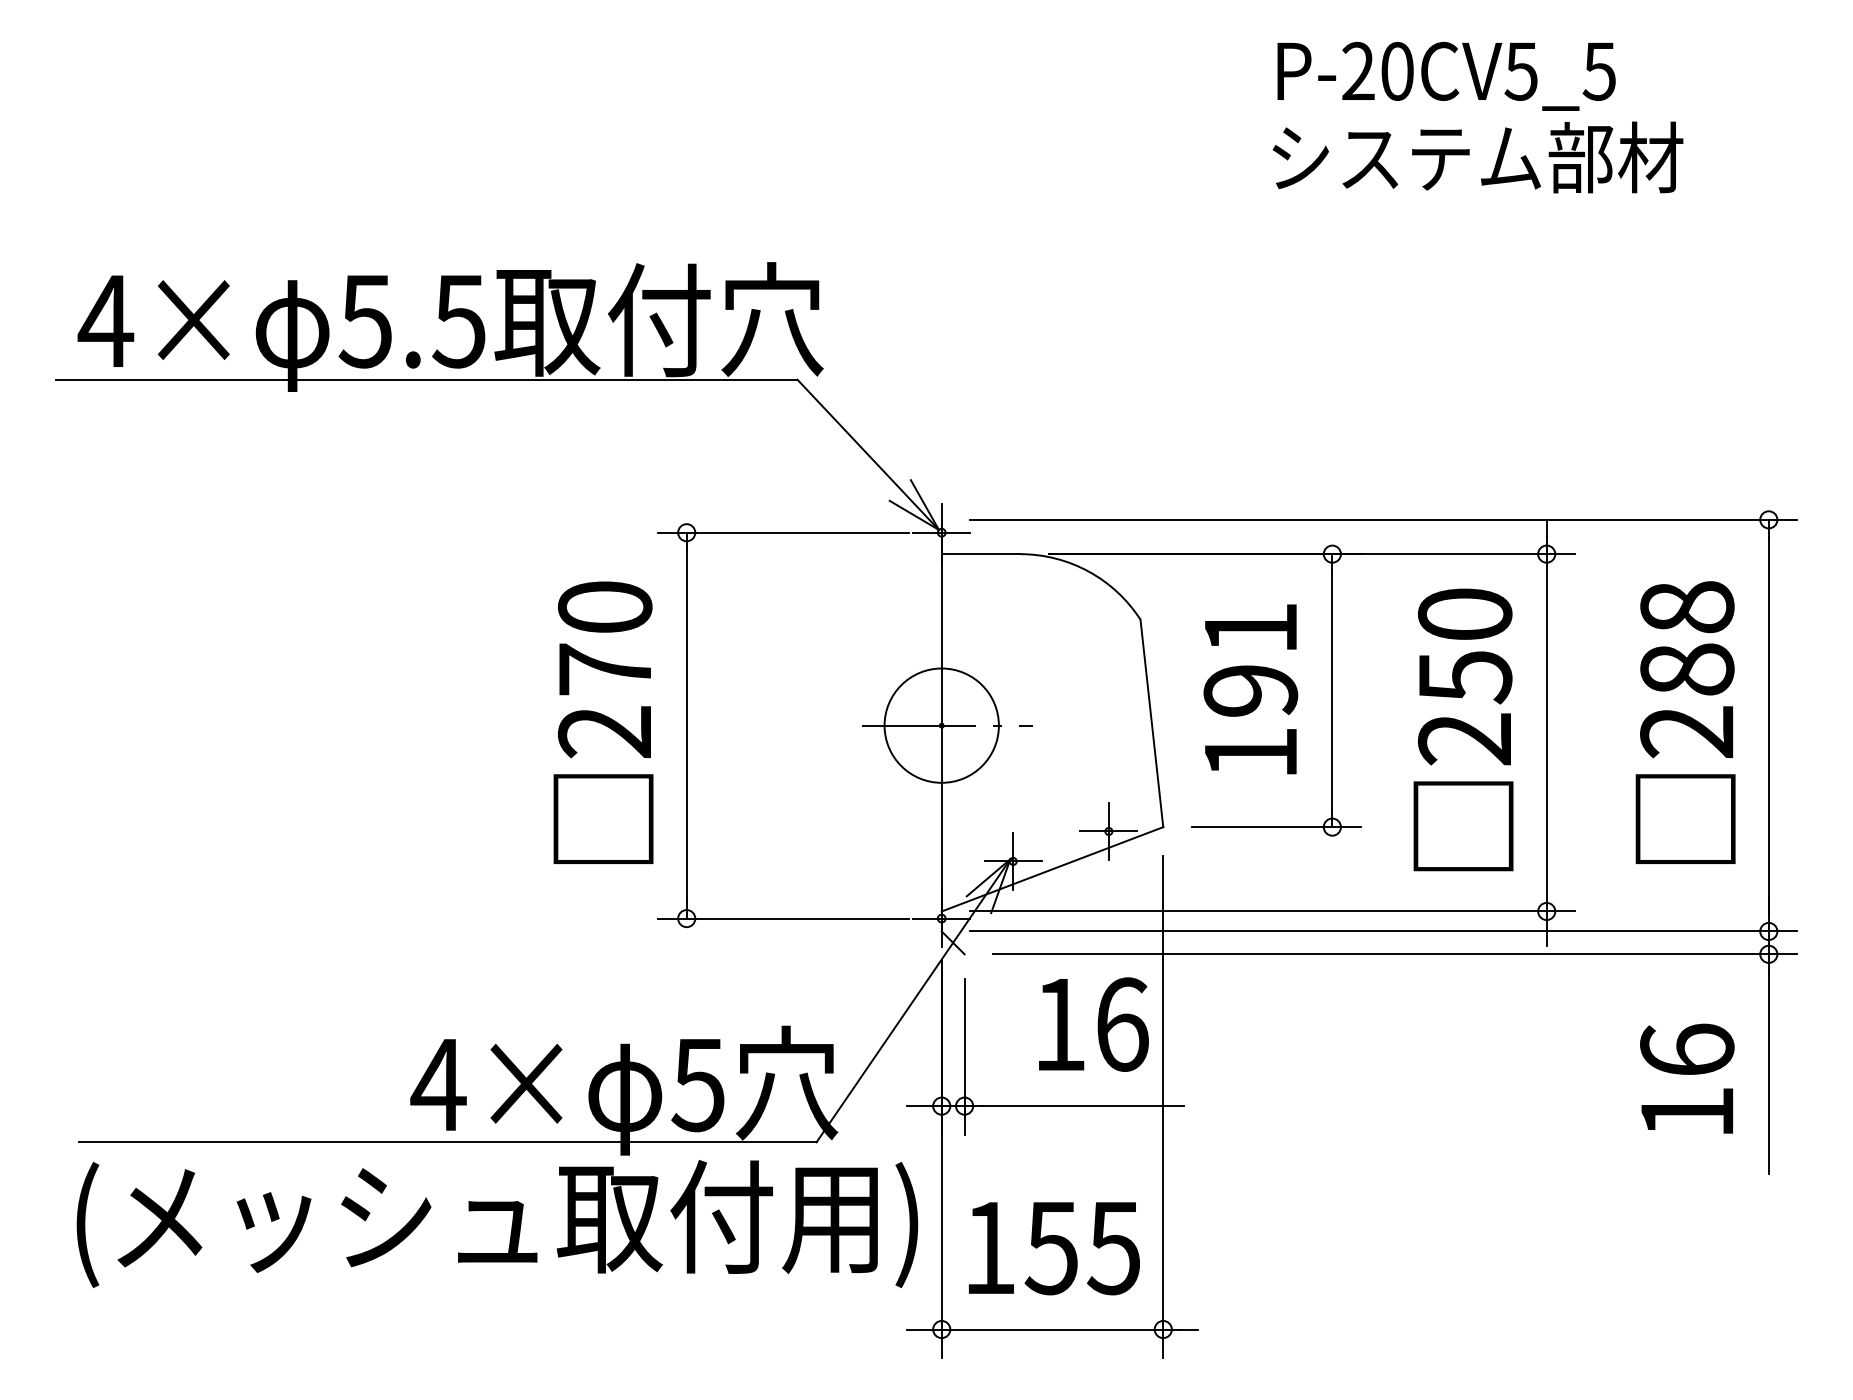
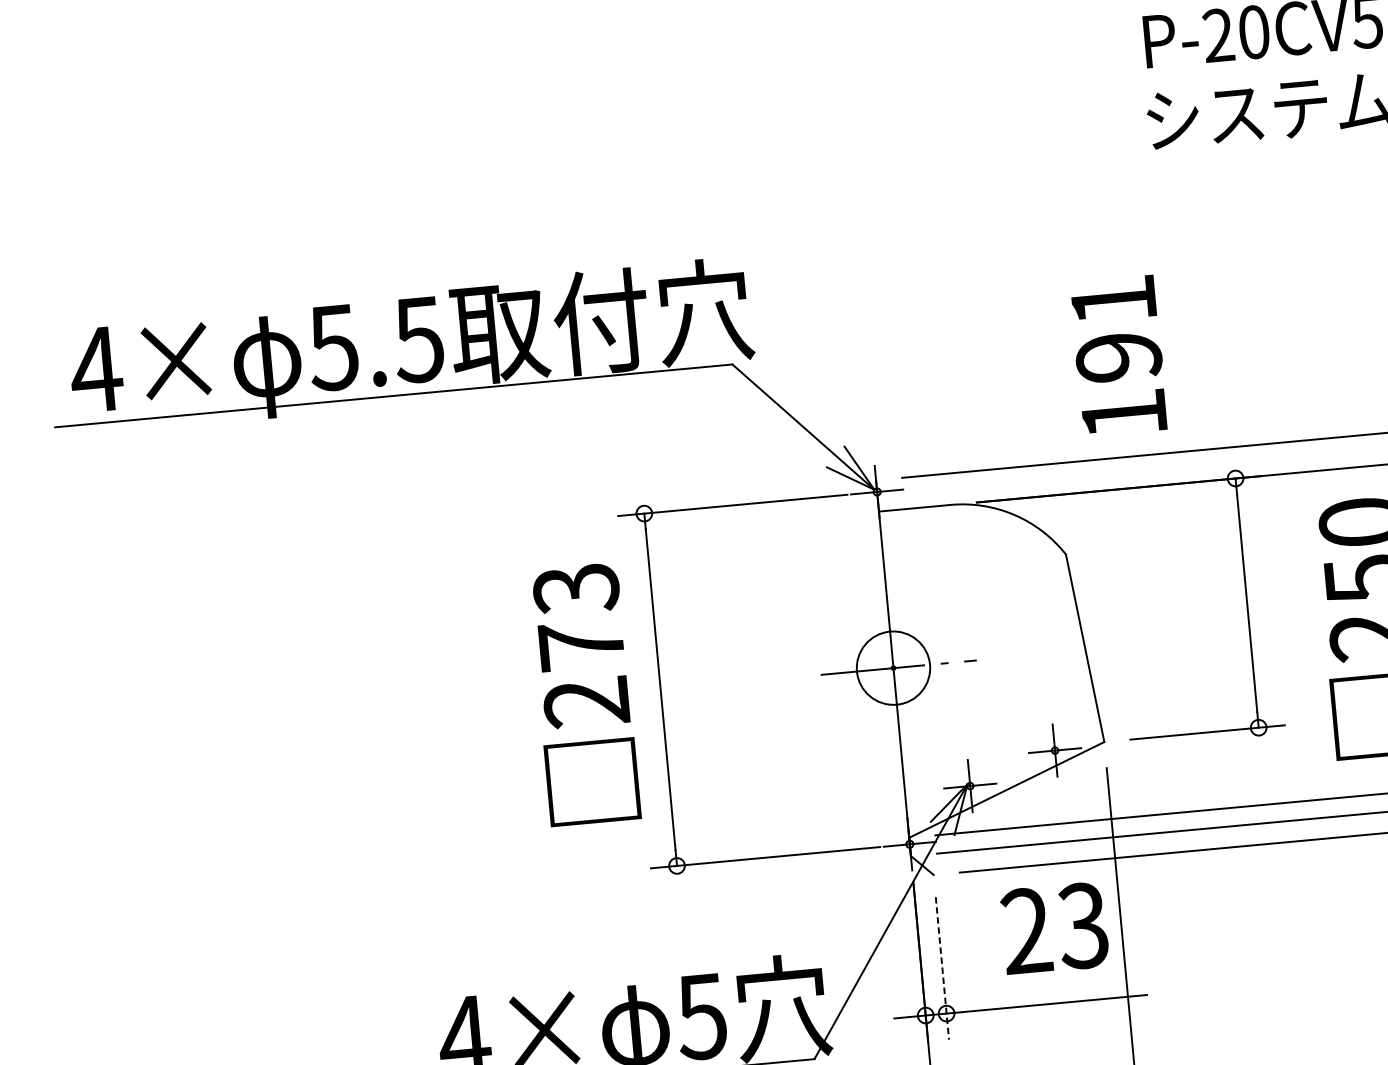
text: (605, 607) -> (576, 588), 270 -> 273
text: (1250, 689) -> (1118, 356), moved
circle: (941, 725) -> (893, 668), size x0.7
text: (1090, 1024) -> (1054, 928), 16 -> 23
line: (964, 1057) -> (942, 969), solid -> dashed

